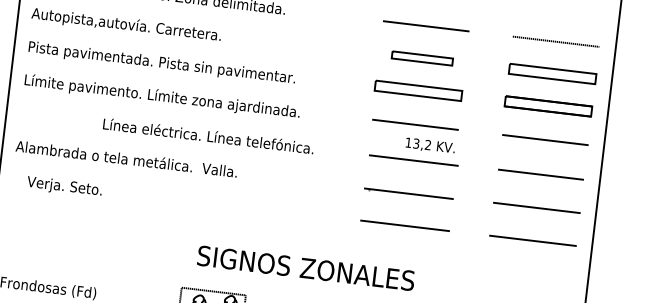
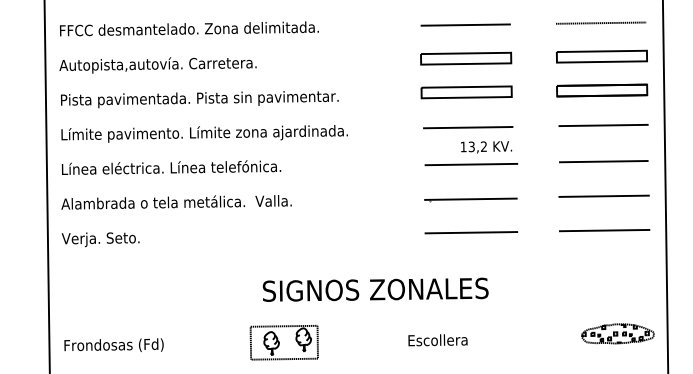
part: (422, 58) -> (466, 58), size x1.43
text: (208, 136) -> (171, 167), moved
text: (64, 187) -> (100, 239), moved

